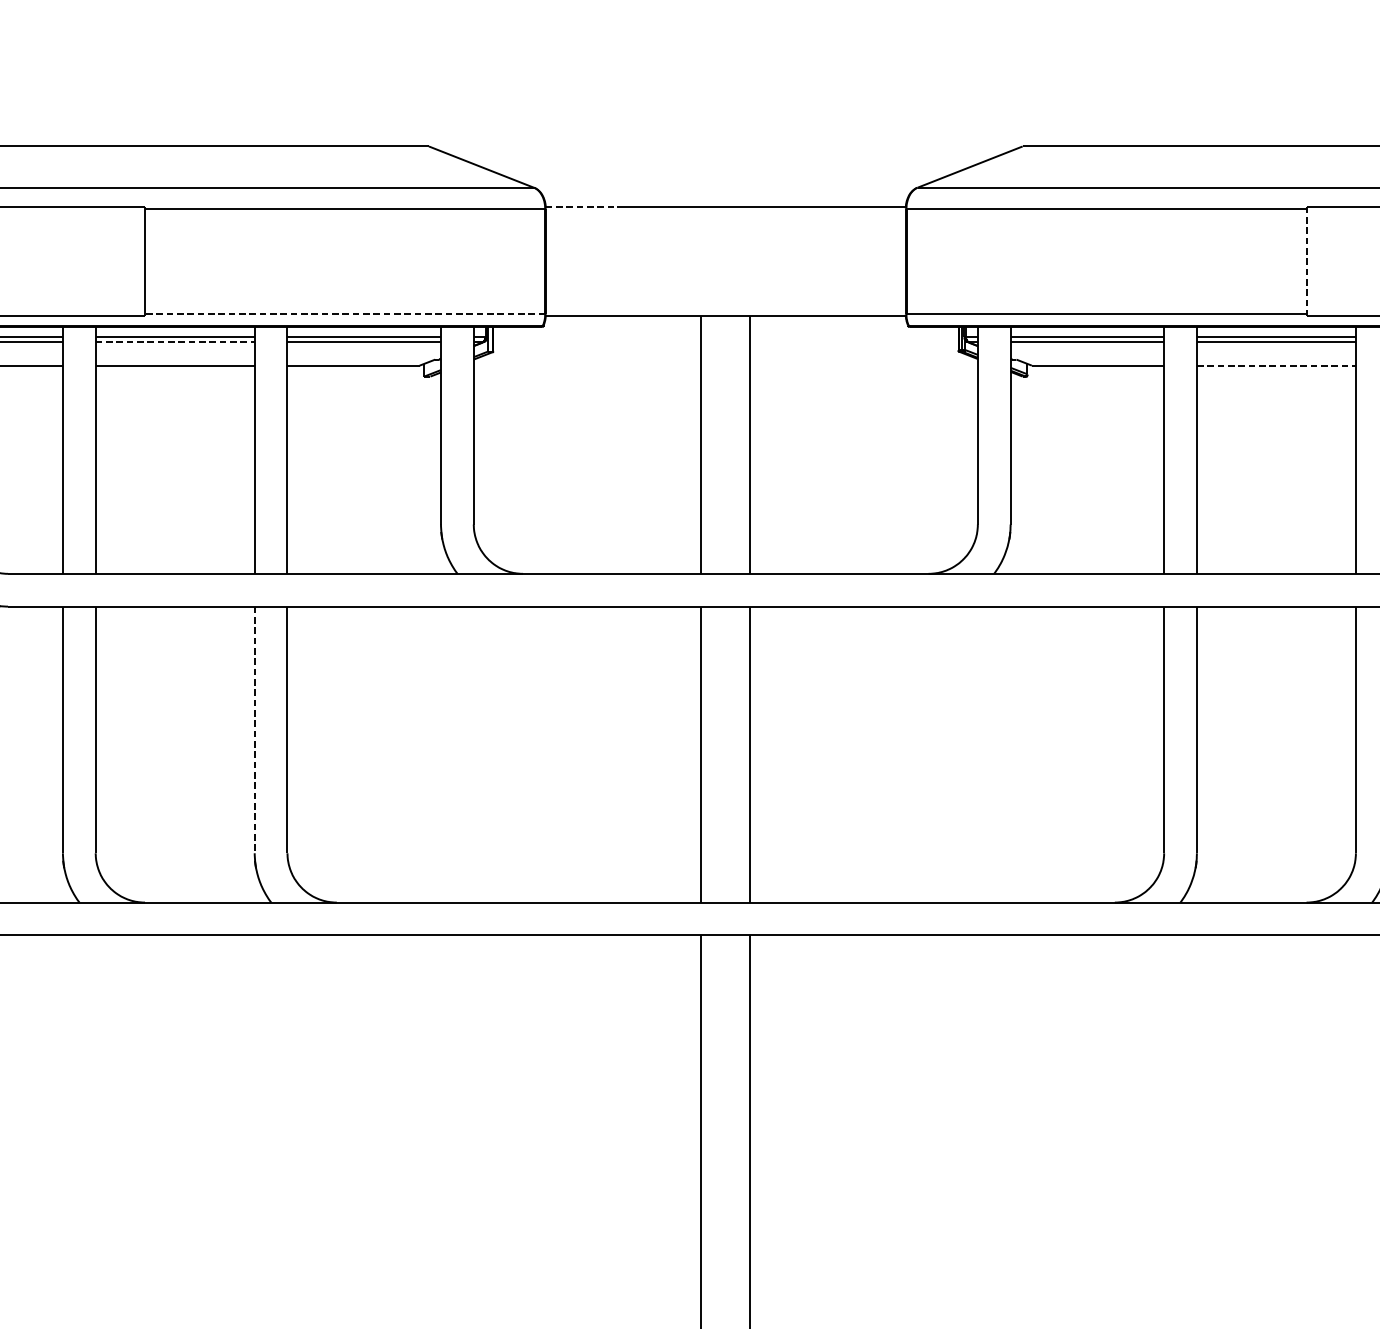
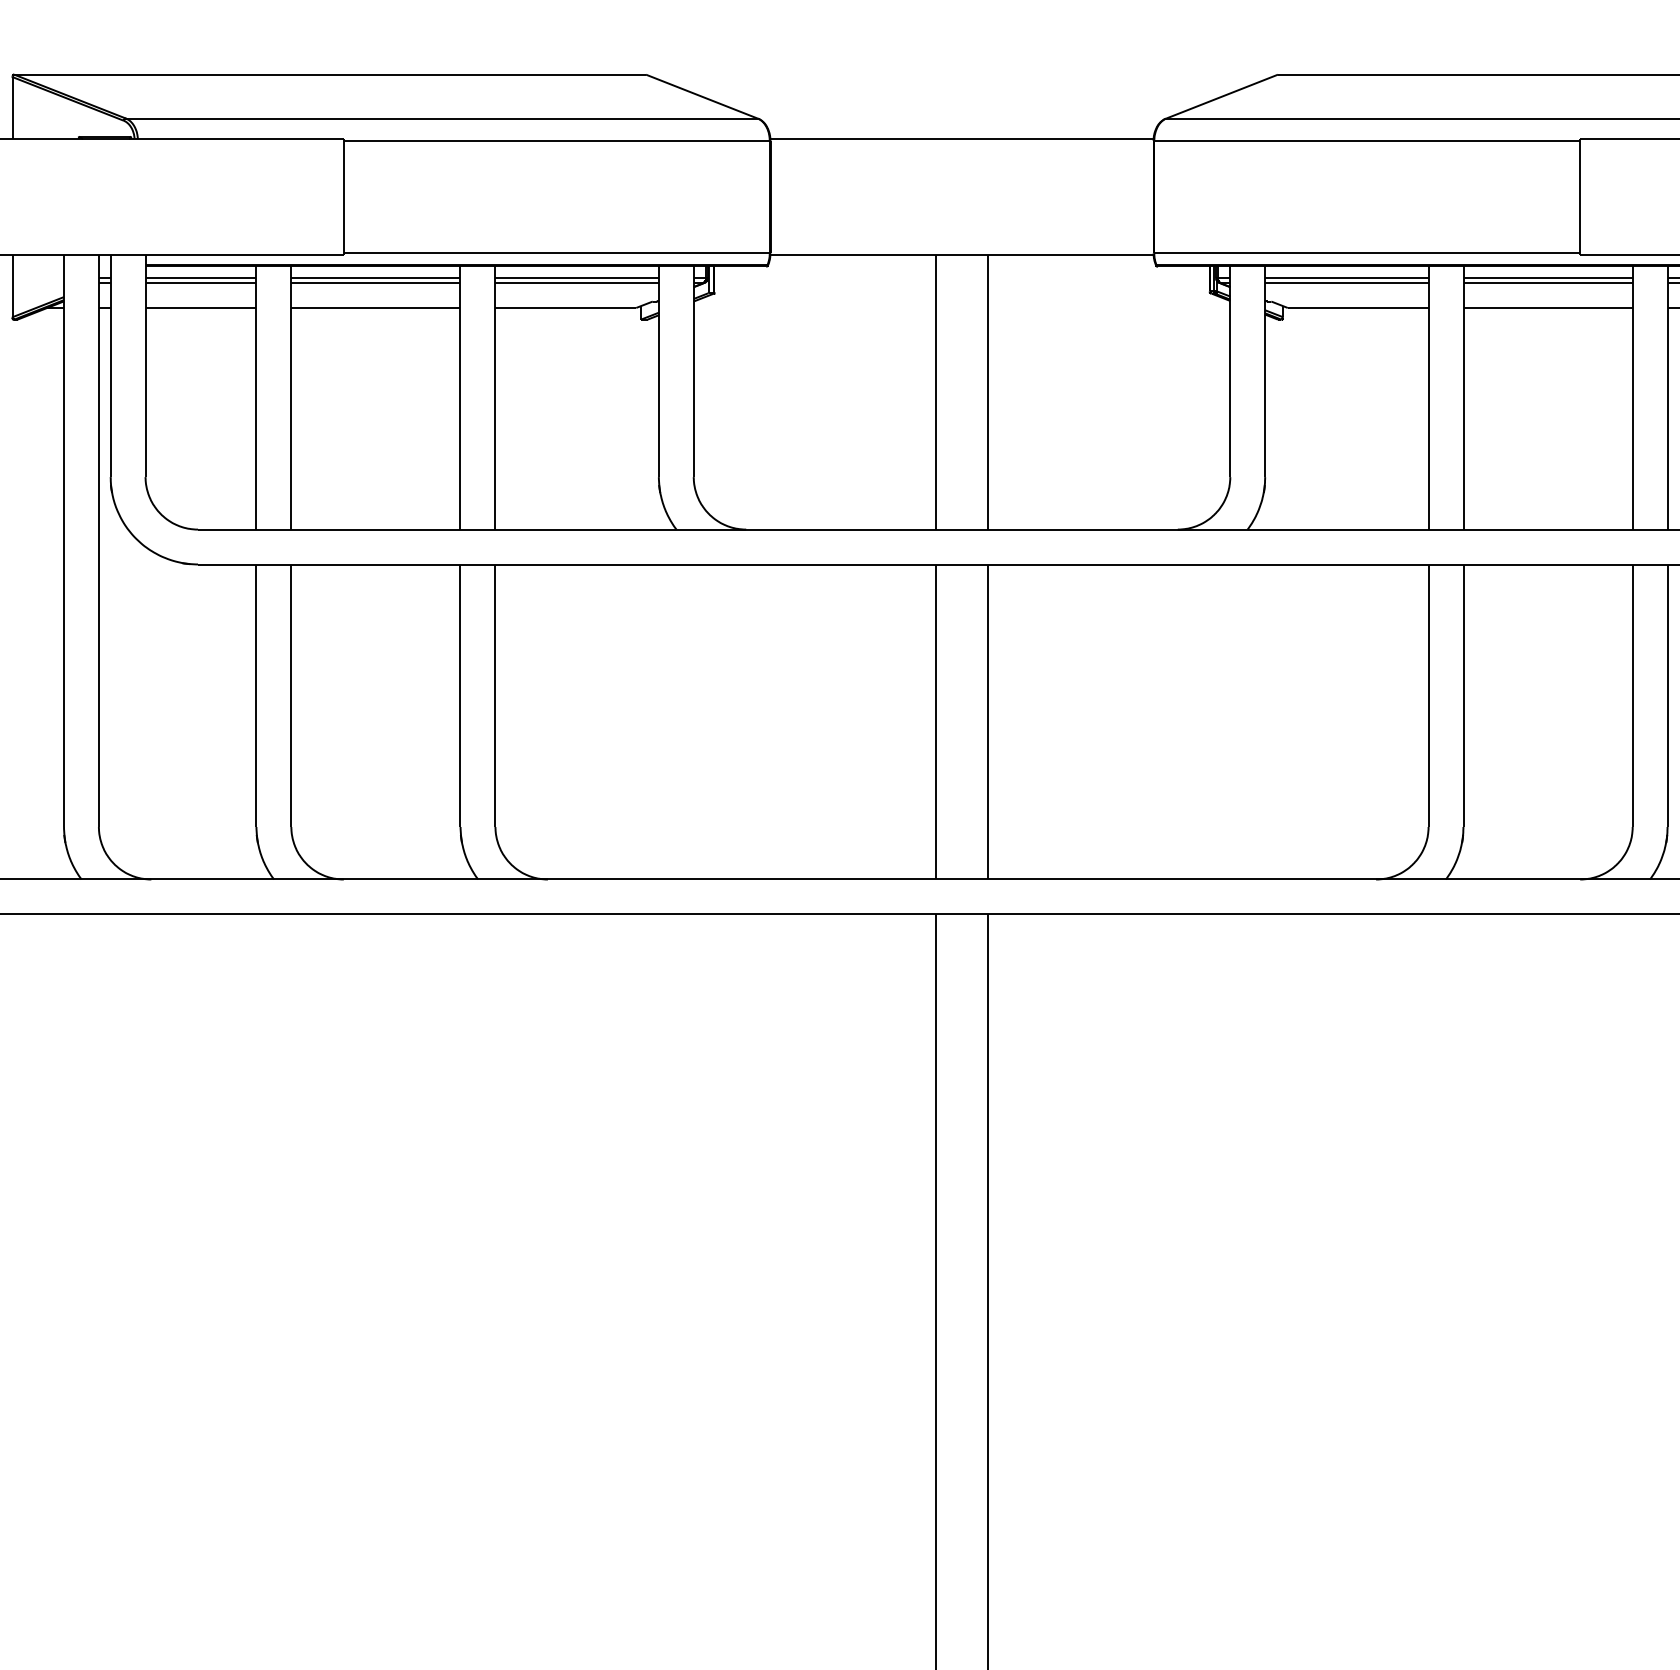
line: (581, 206) -> (808, 138), dashed -> solid
line: (1306, 261) -> (1580, 197), dashed -> solid
line: (344, 314) -> (556, 253), dashed -> solid
line: (174, 342) -> (375, 283), dashed -> solid
line: (1276, 365) -> (1548, 307), dashed -> solid
line: (254, 730) -> (460, 696), dashed -> solid

